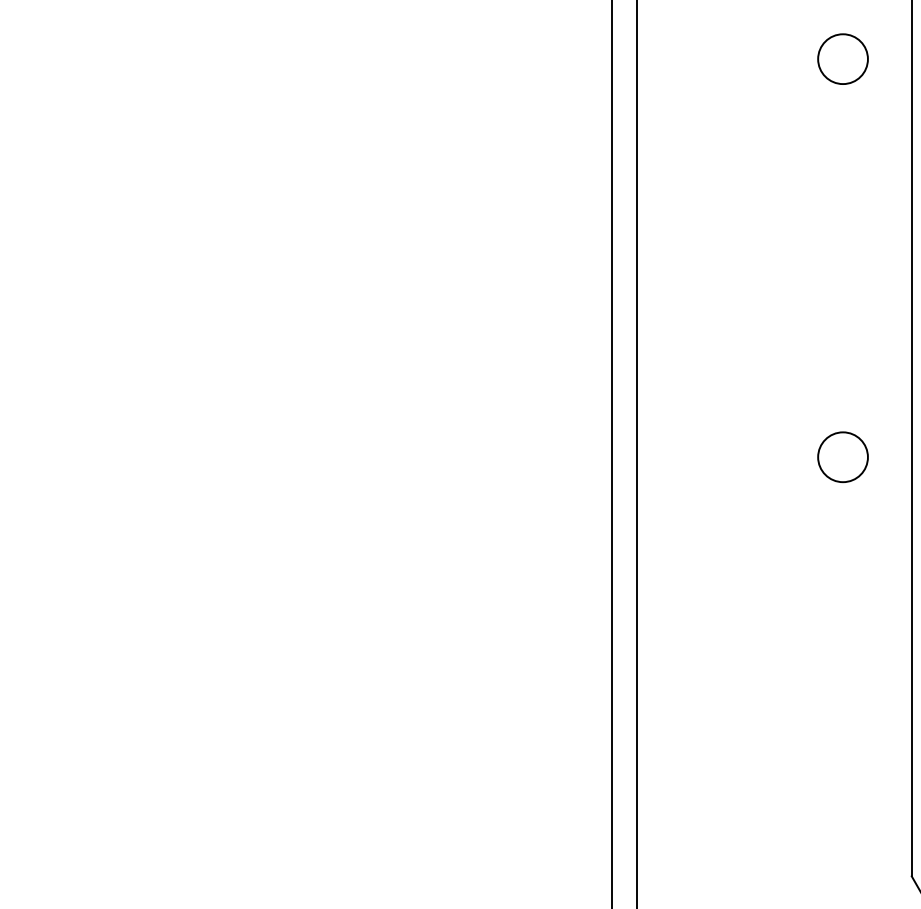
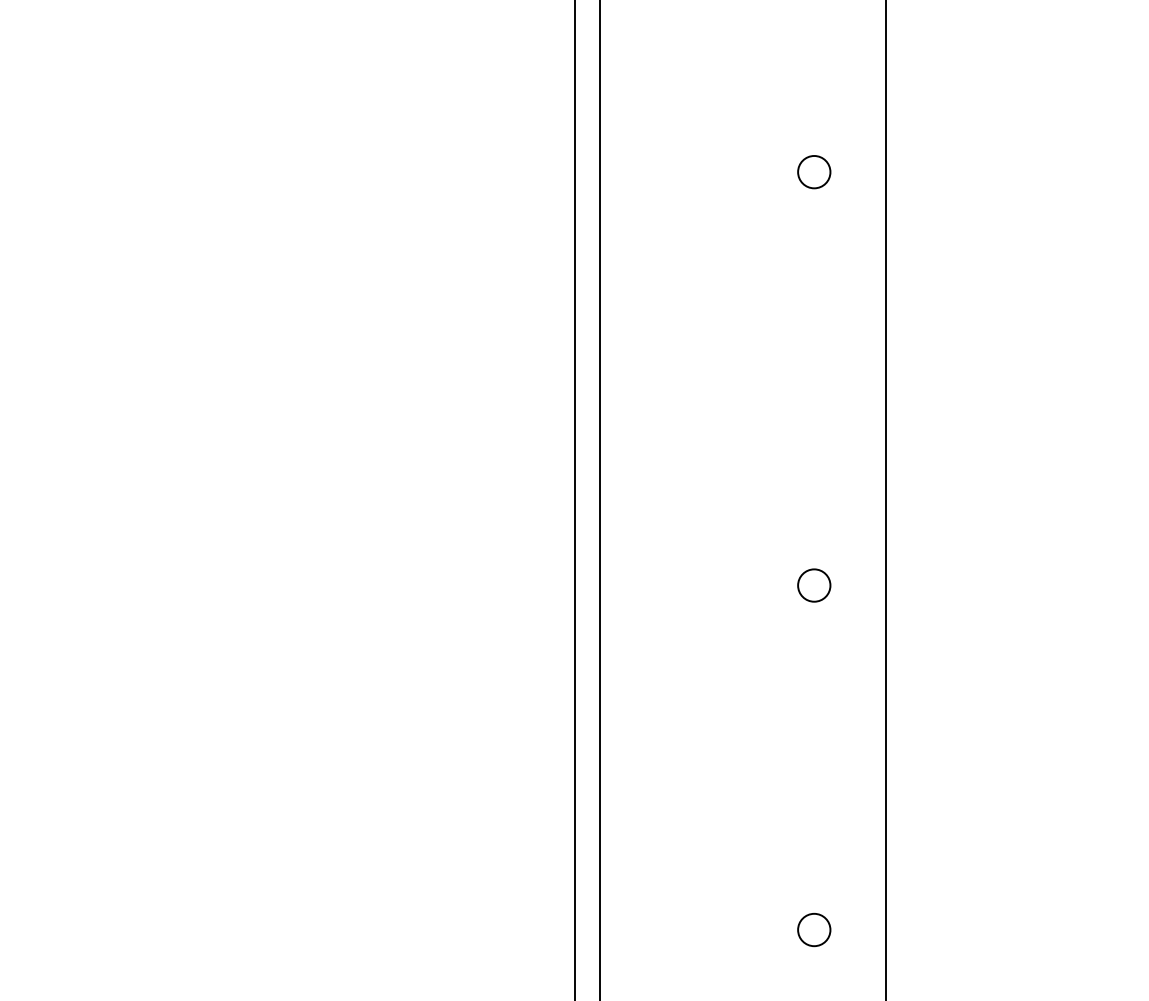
circle: (843, 59) -> (814, 172), size x0.62
circle: (843, 457) -> (814, 585), size x0.62
circle: (843, 789) -> (814, 930), added

